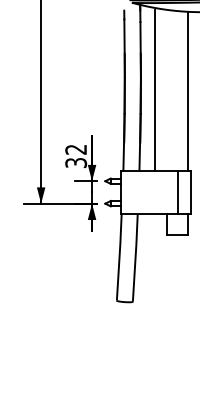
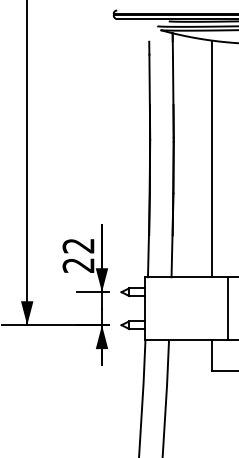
line: (154, 90) -> (211, 158), moved
text: (76, 162) -> (79, 264), 32 -> 22

